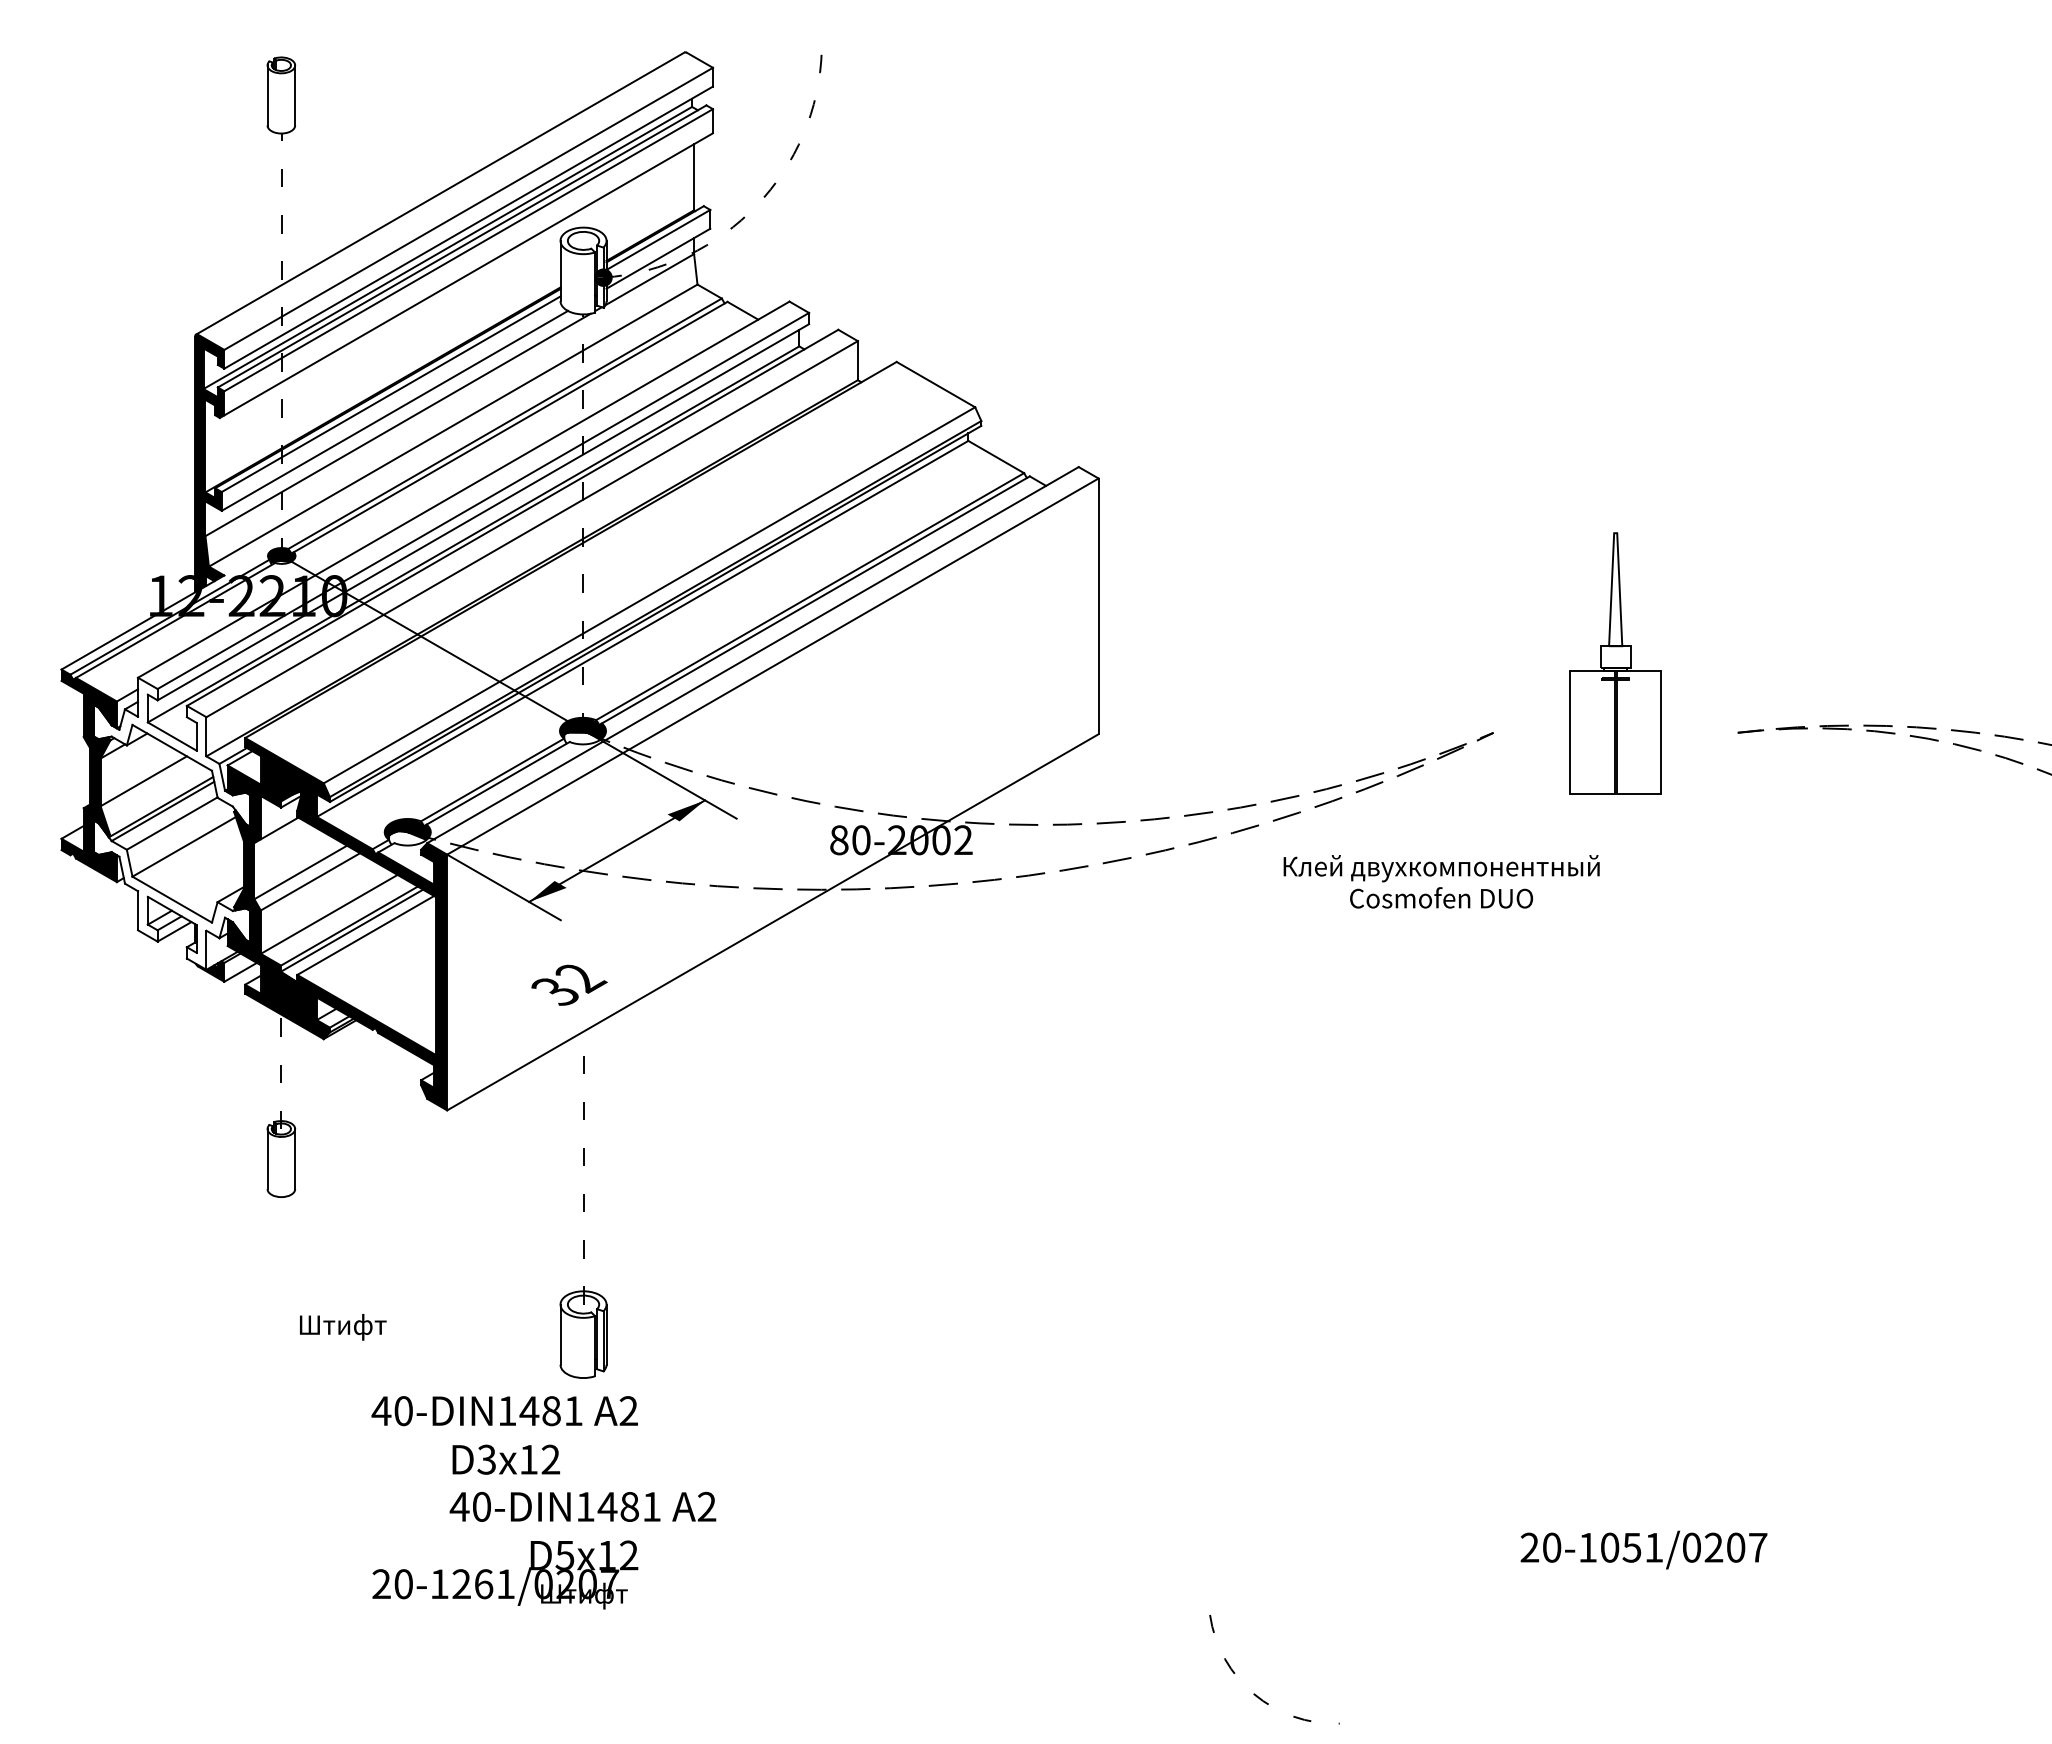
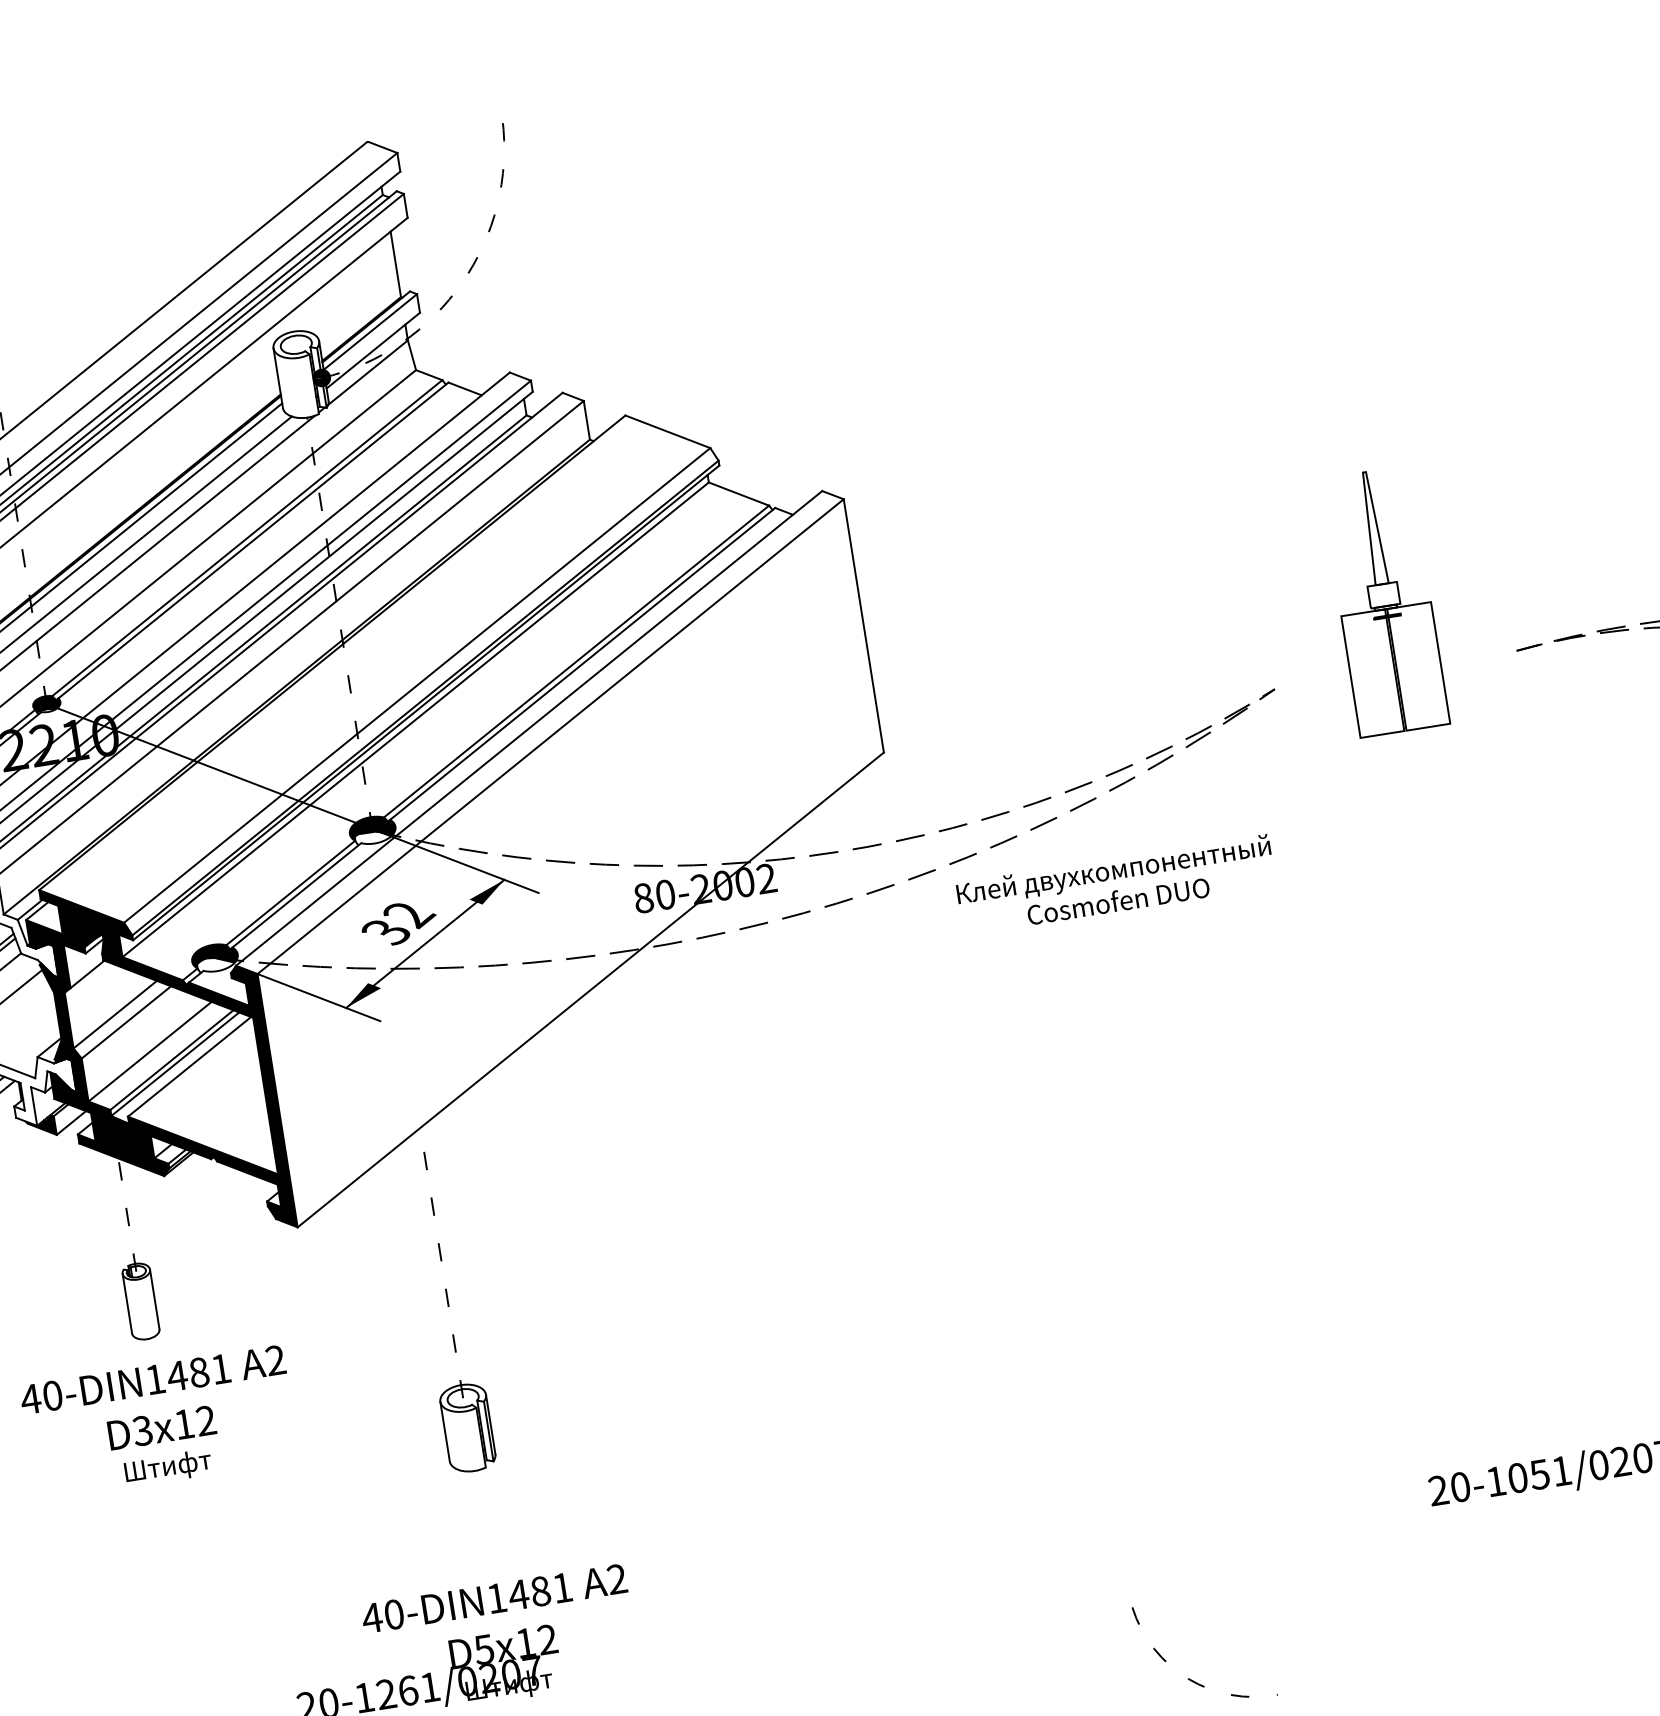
text: (1441, 881) -> (1115, 884), moved
text: (569, 984) -> (399, 923), moved
text: (343, 1327) -> (168, 1468), moved
text: (504, 1435) -> (156, 1404), moved

